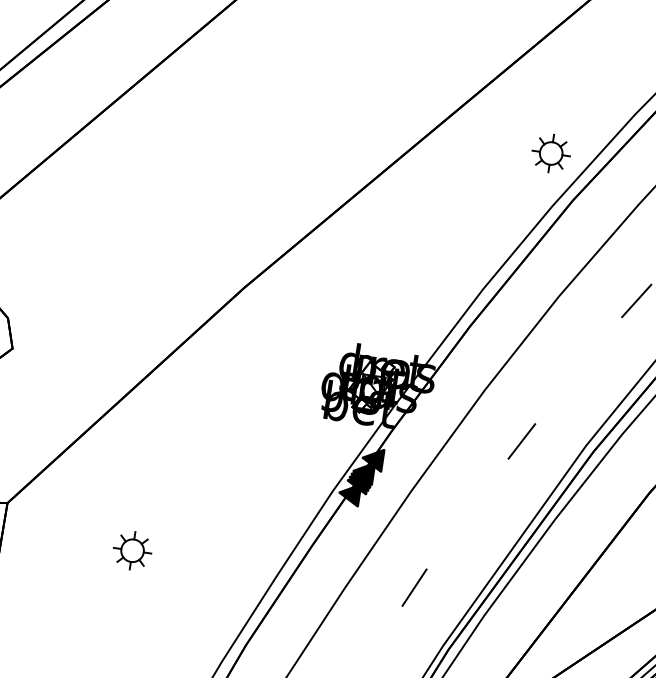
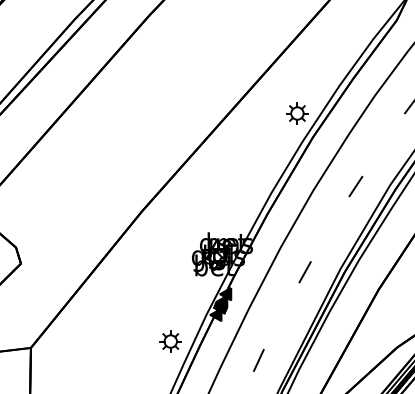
part: (132, 550) -> (170, 341), moved

